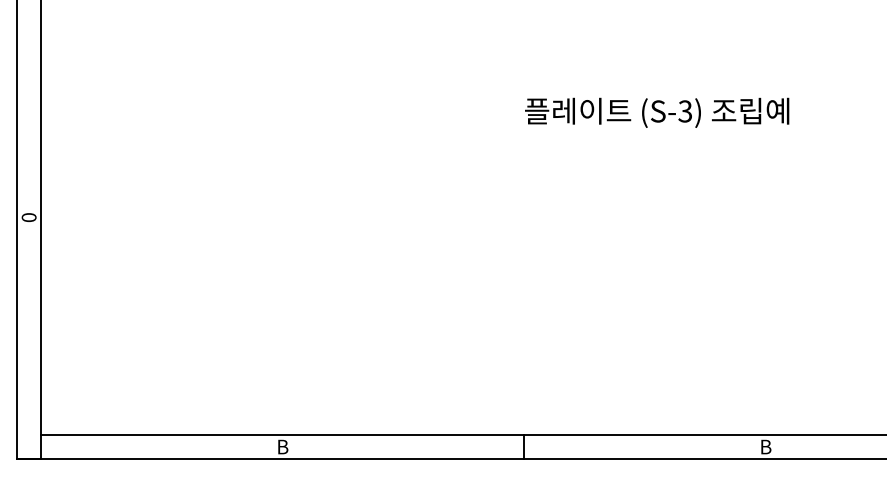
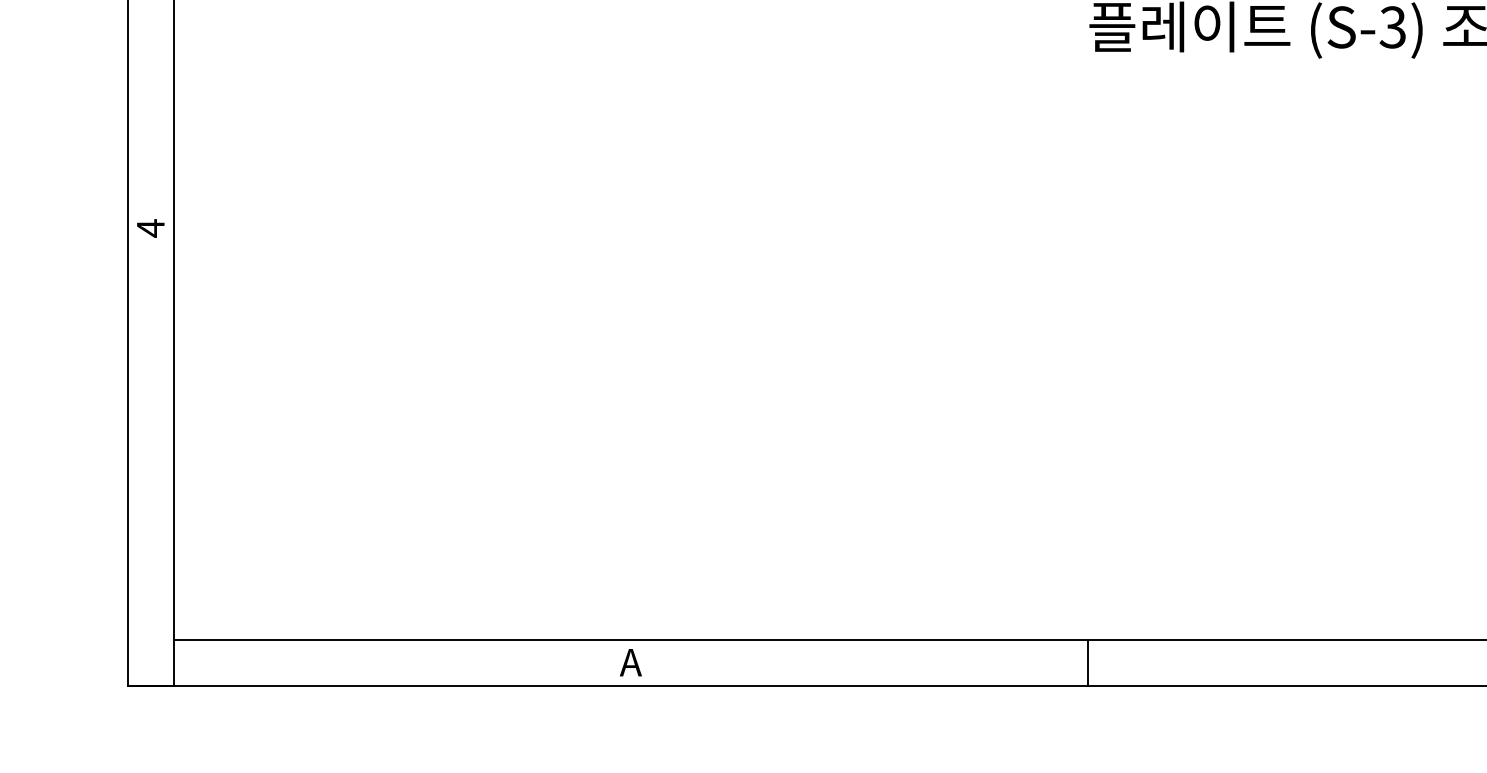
text: (28, 217) -> (149, 228), 0 -> 4
text: (282, 446) -> (630, 661), B -> A

